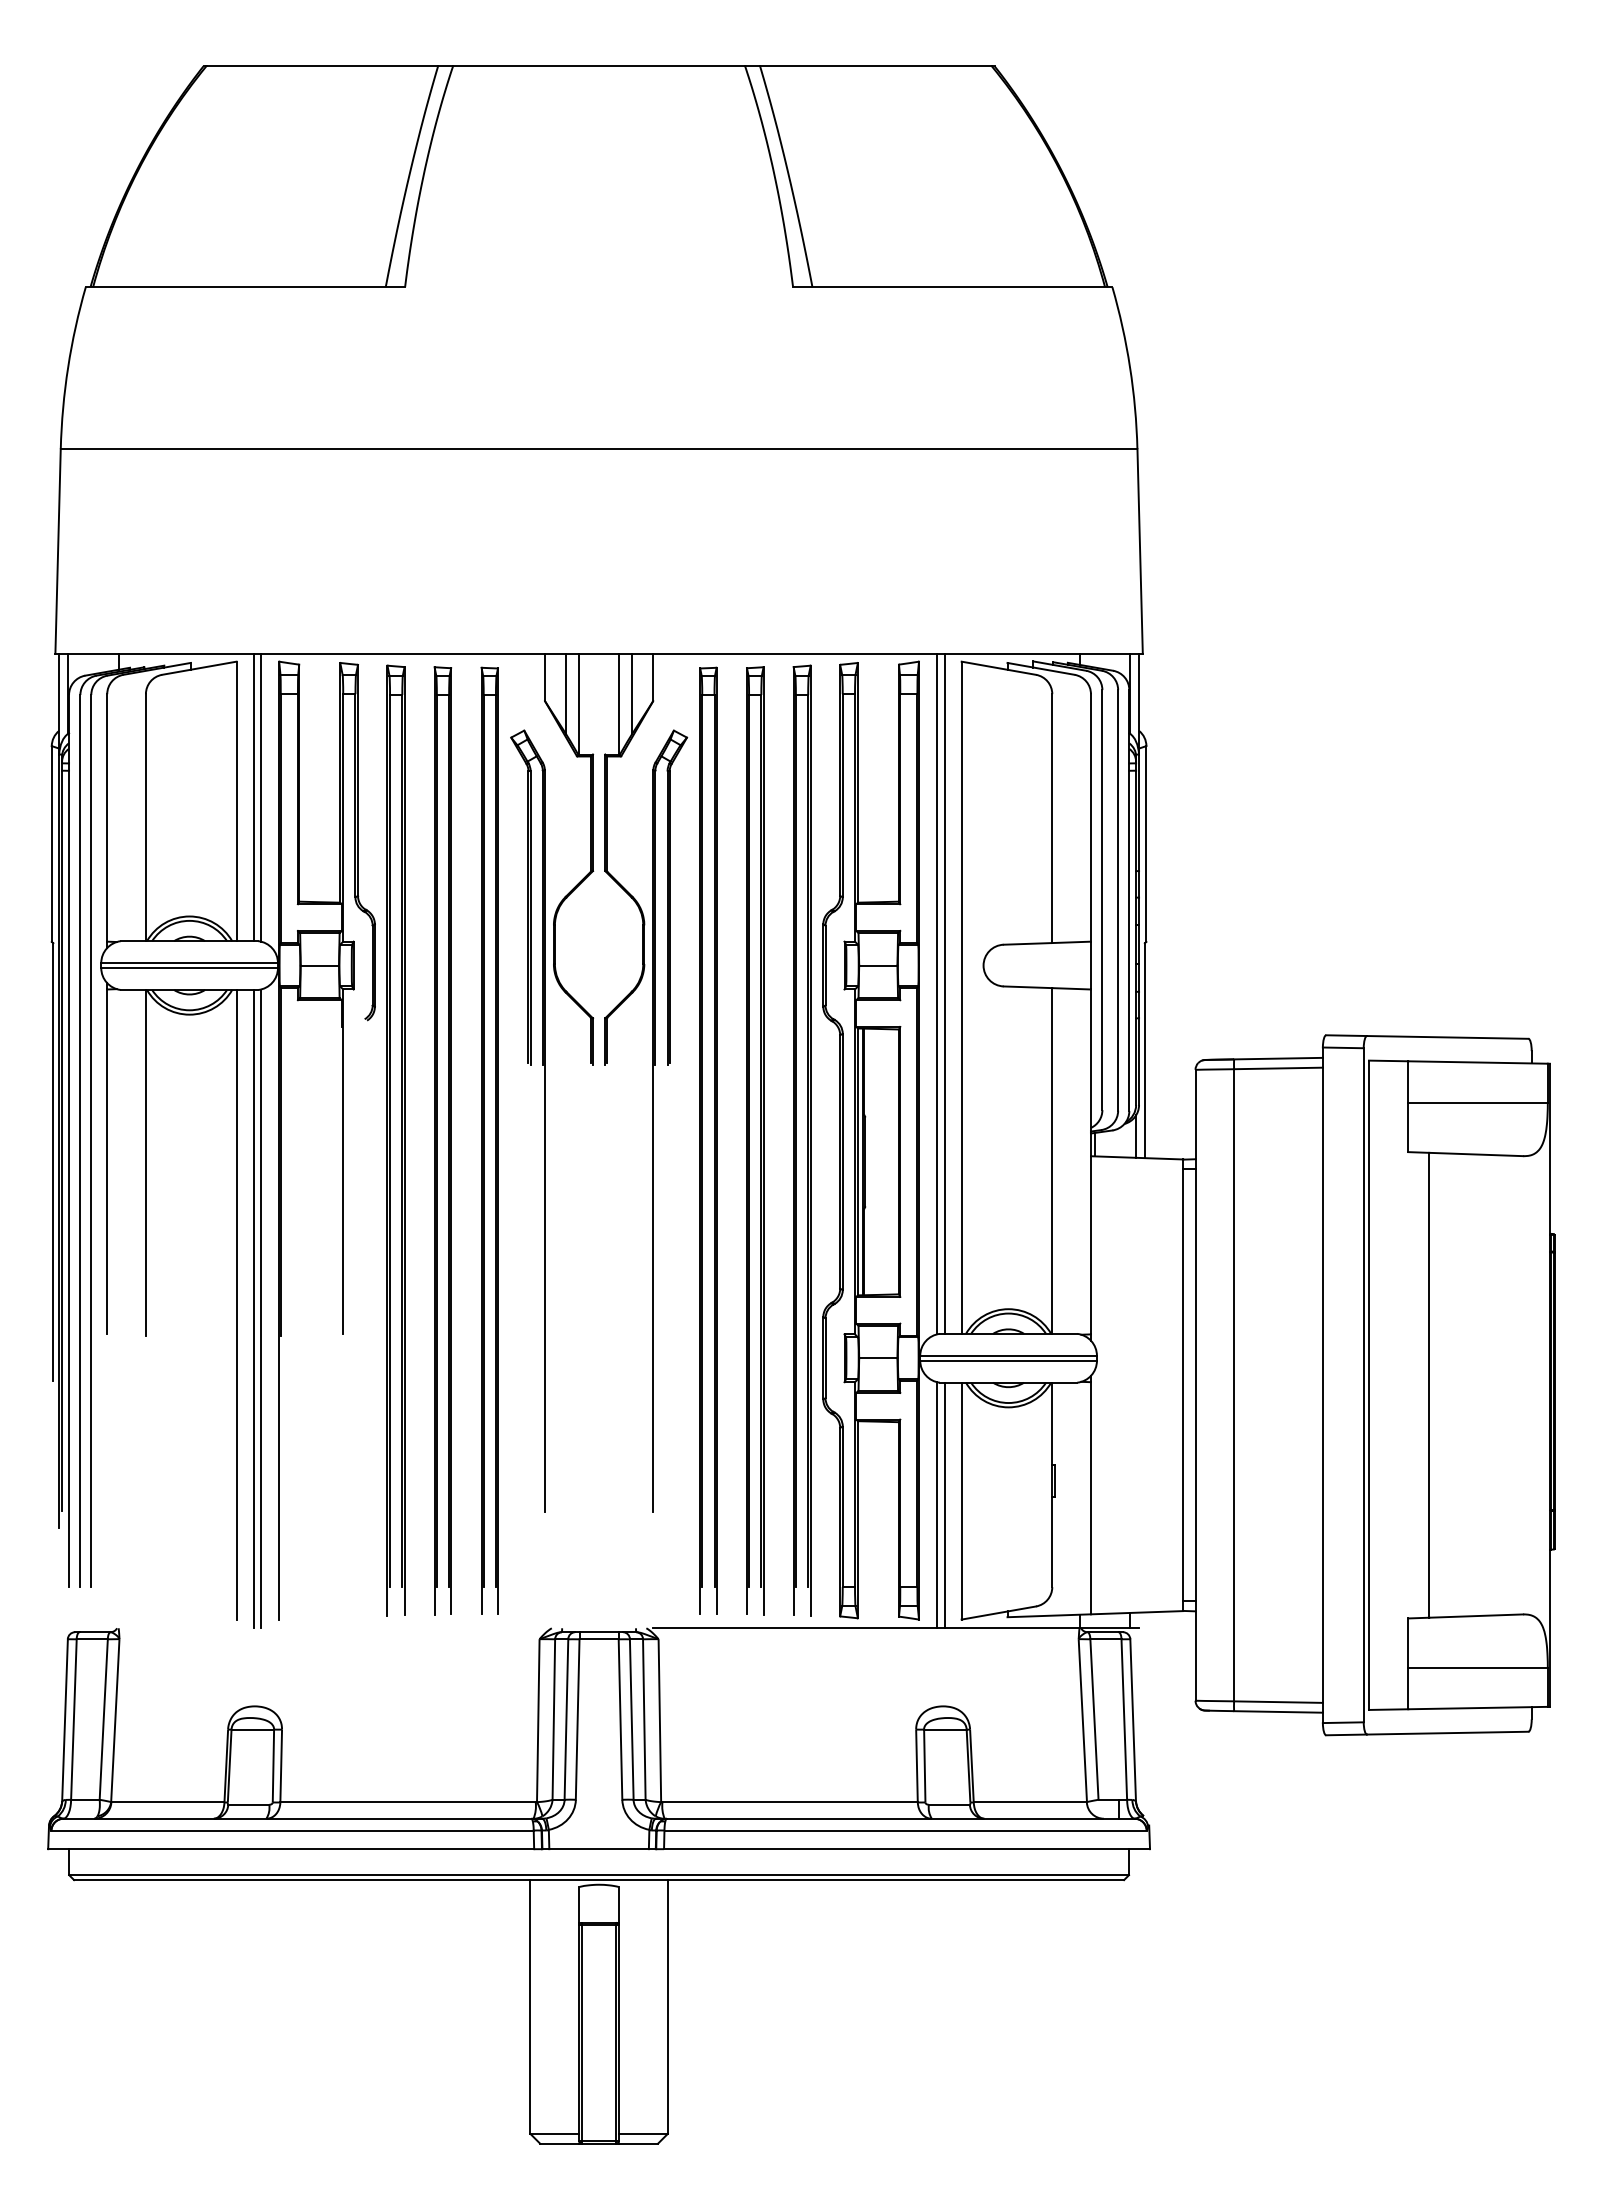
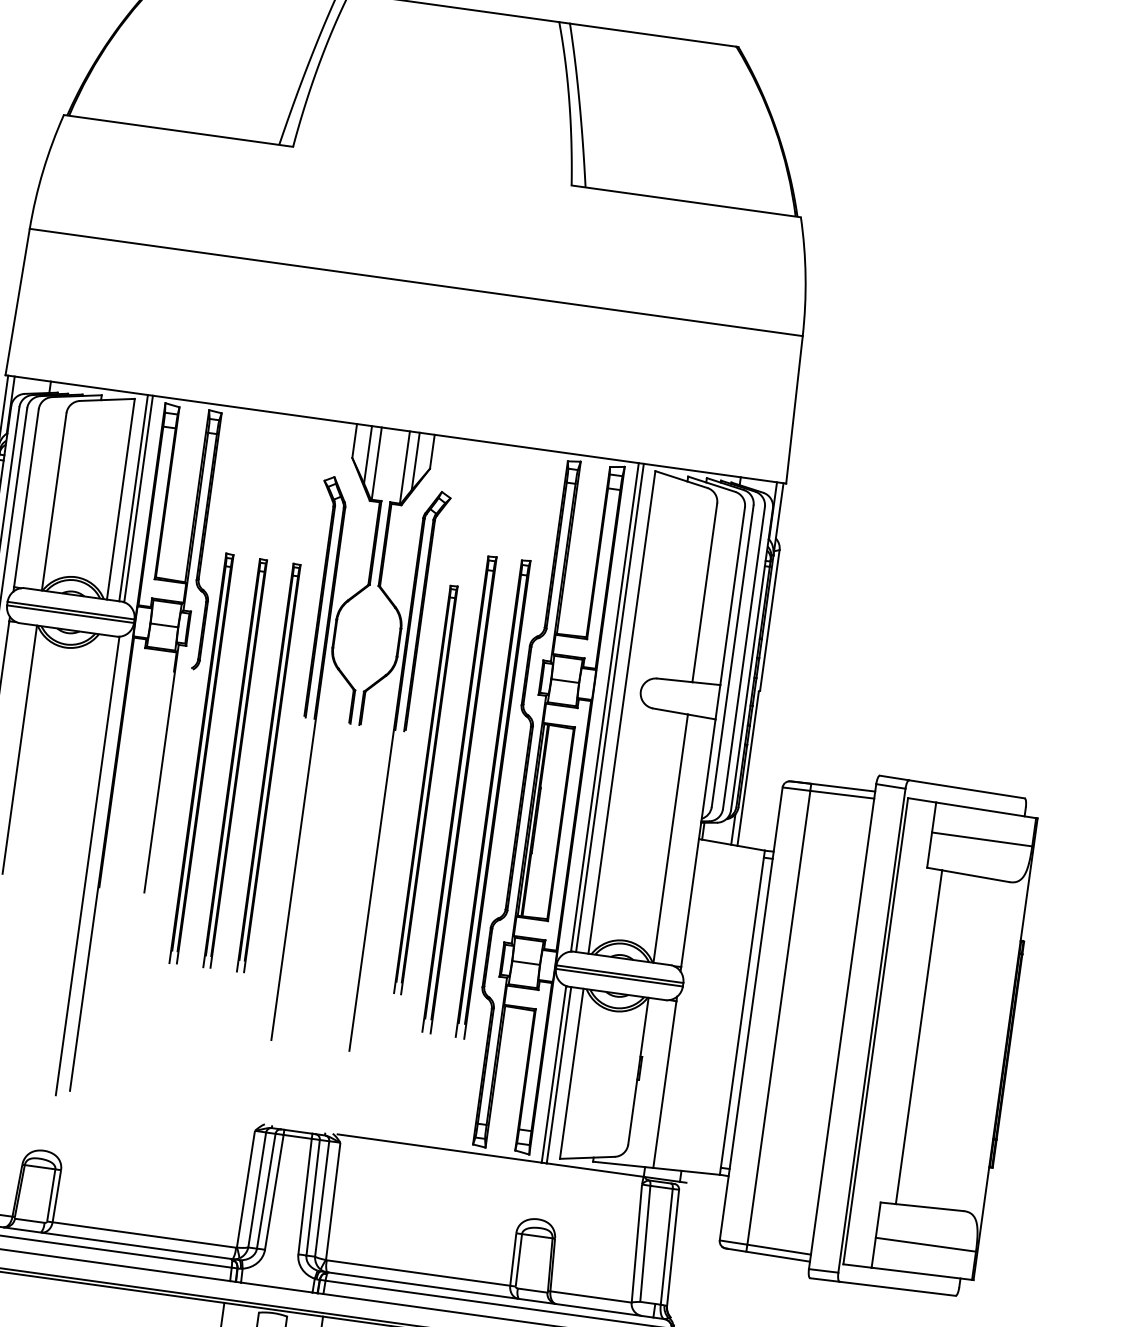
part: (395, 1140) -> (201, 758), size x0.6
part: (442, 1140) -> (234, 763), size x0.6
part: (489, 1140) -> (268, 767), size x0.6
part: (708, 1140) -> (425, 789), size x0.6
part: (755, 1140) -> (459, 794), size x0.7
part: (801, 1140) -> (492, 798), size x0.7
line: (236, 1304) -> (70, 860), removed
line: (253, 1308) -> (82, 864), removed

